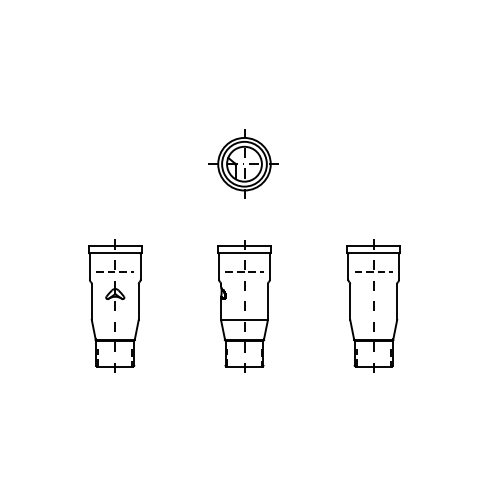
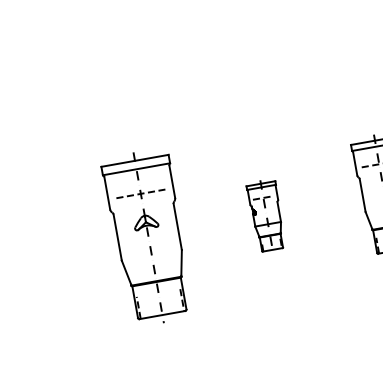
part: (243, 163) -> (242, 86), removed
part: (115, 305) -> (148, 236), size x1.4
part: (244, 306) -> (266, 216), size x0.6

